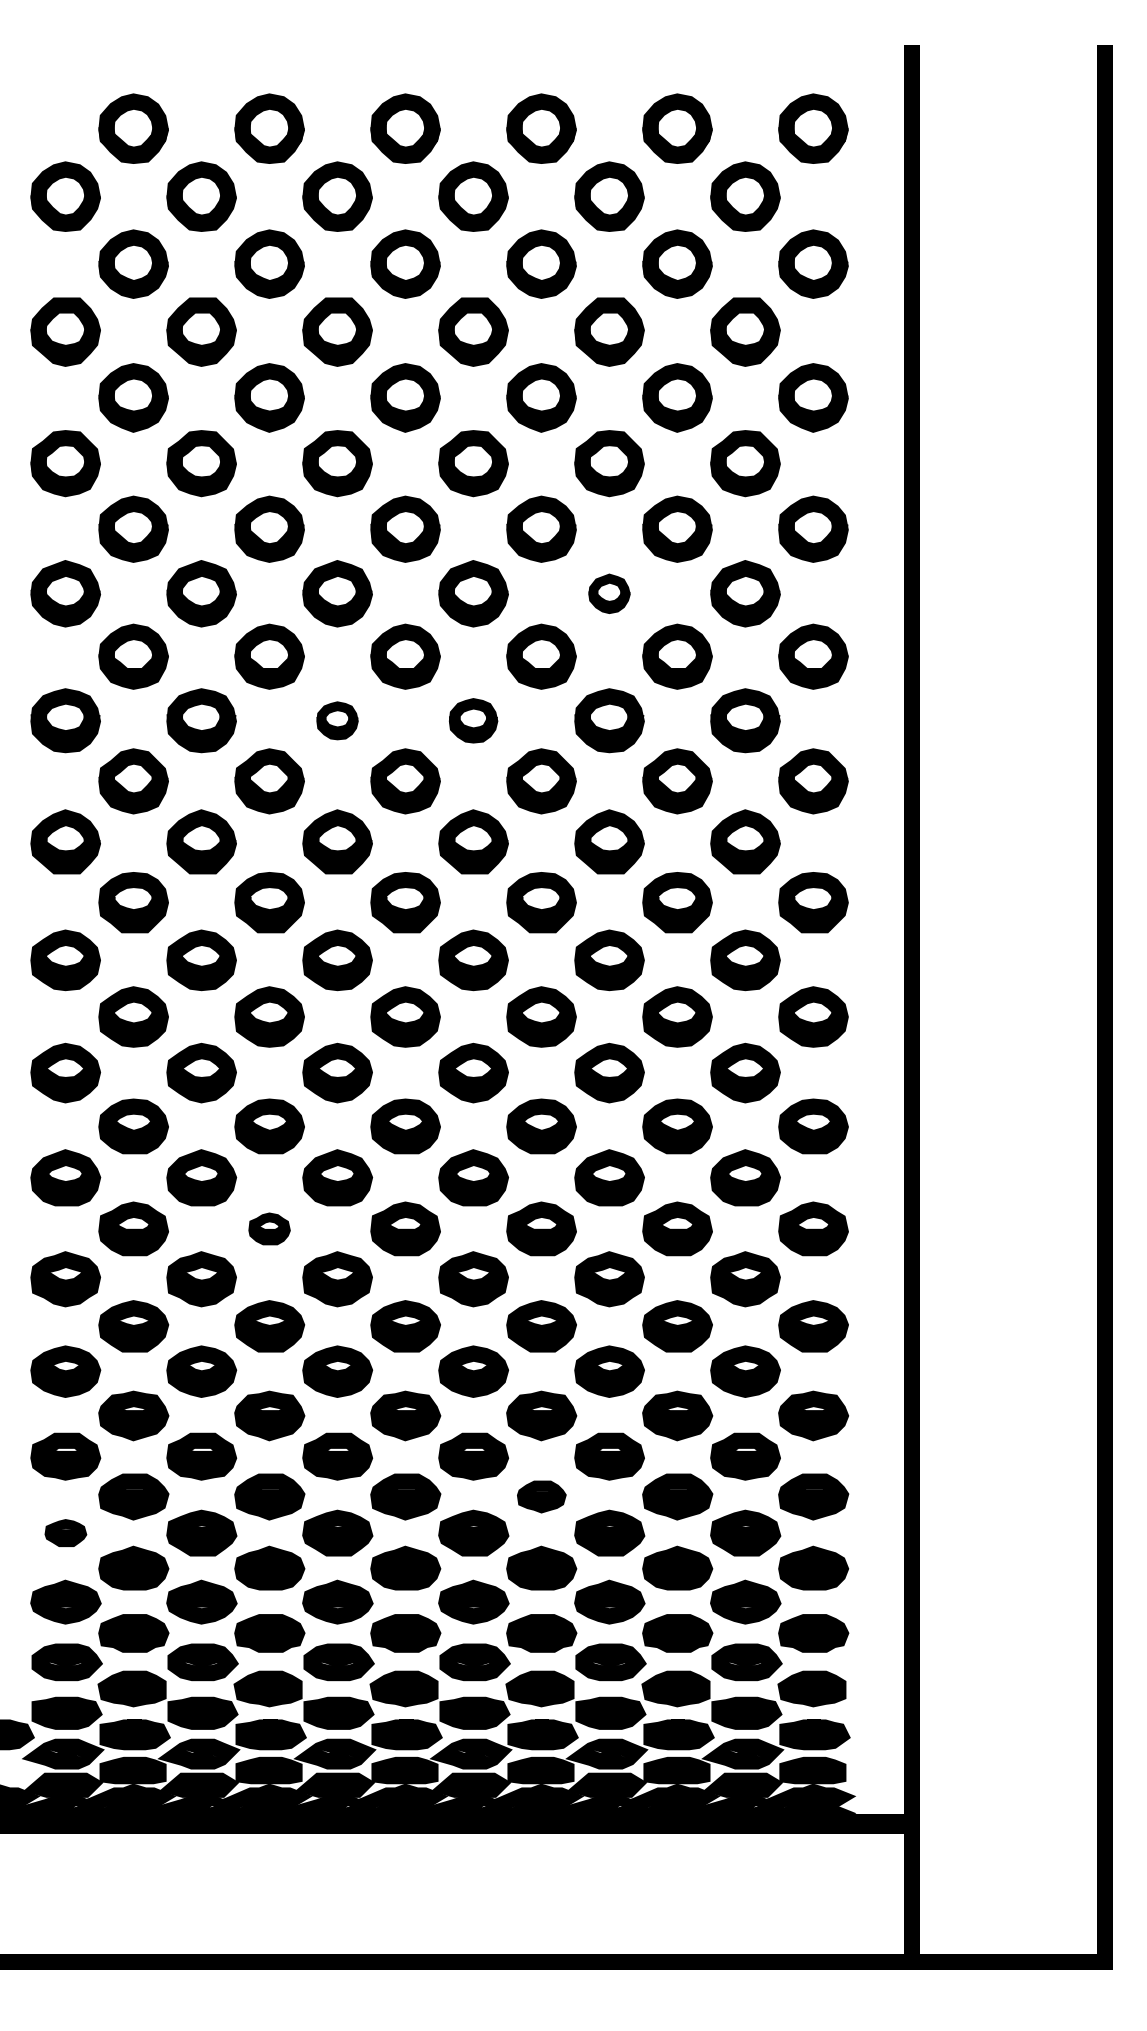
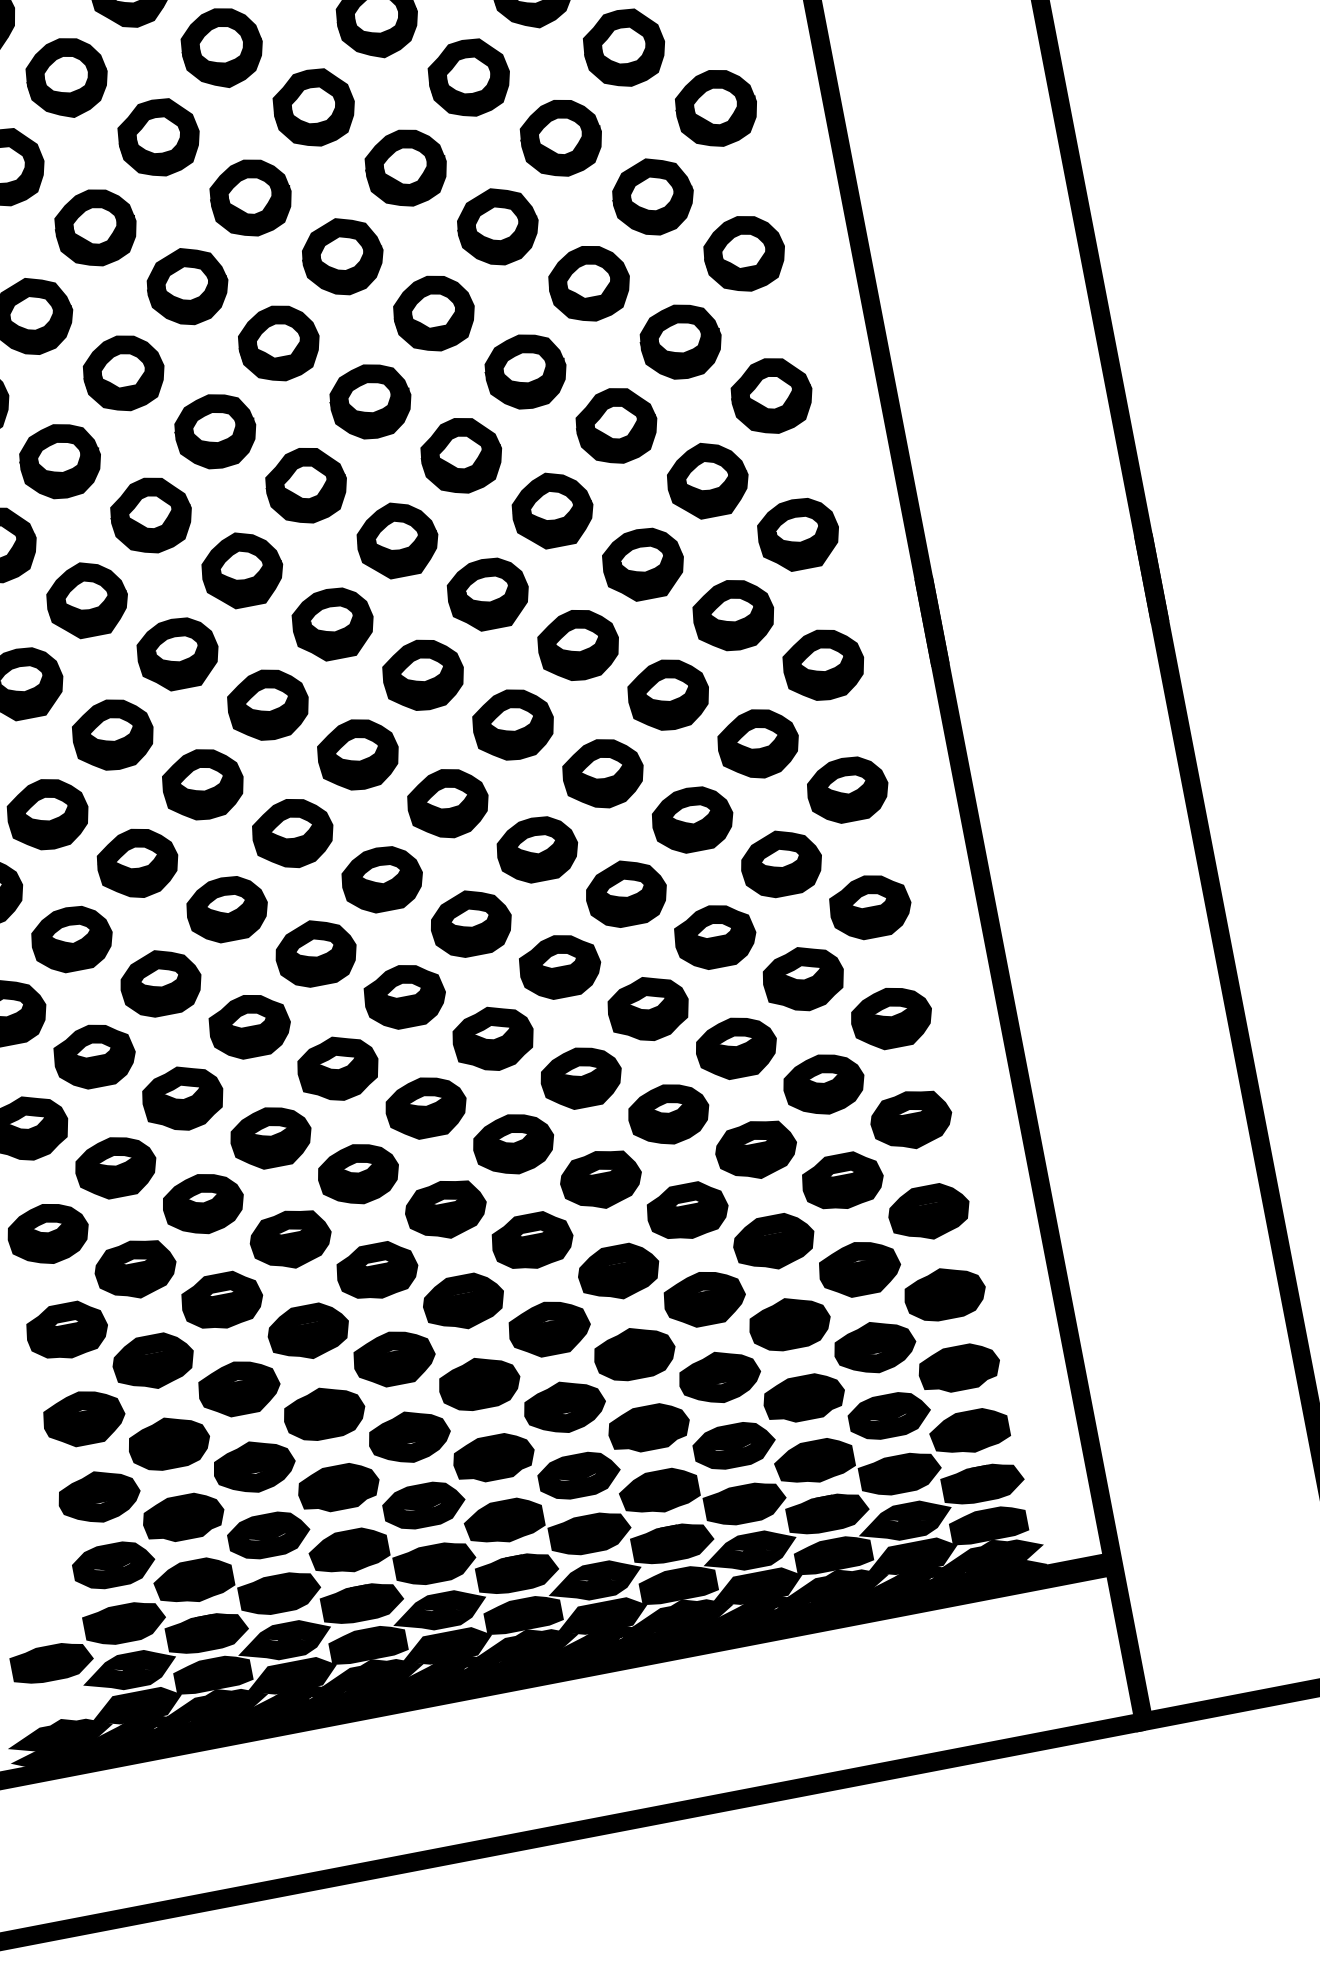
part: (609, 593) -> (497, 226), size x1.67
part: (337, 720) -> (215, 431), size x1.67
part: (473, 720) -> (370, 401), size x1.43
part: (269, 1228) -> (249, 1025), size x1.67
part: (541, 1496) -> (618, 1271), size x1.43
part: (65, 1532) -> (83, 1417), size x1.67

